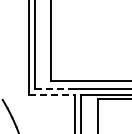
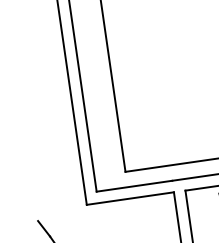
line: (54, 89) -> (133, 187), dashed -> solid
line: (51, 95) -> (129, 199), dashed -> solid

